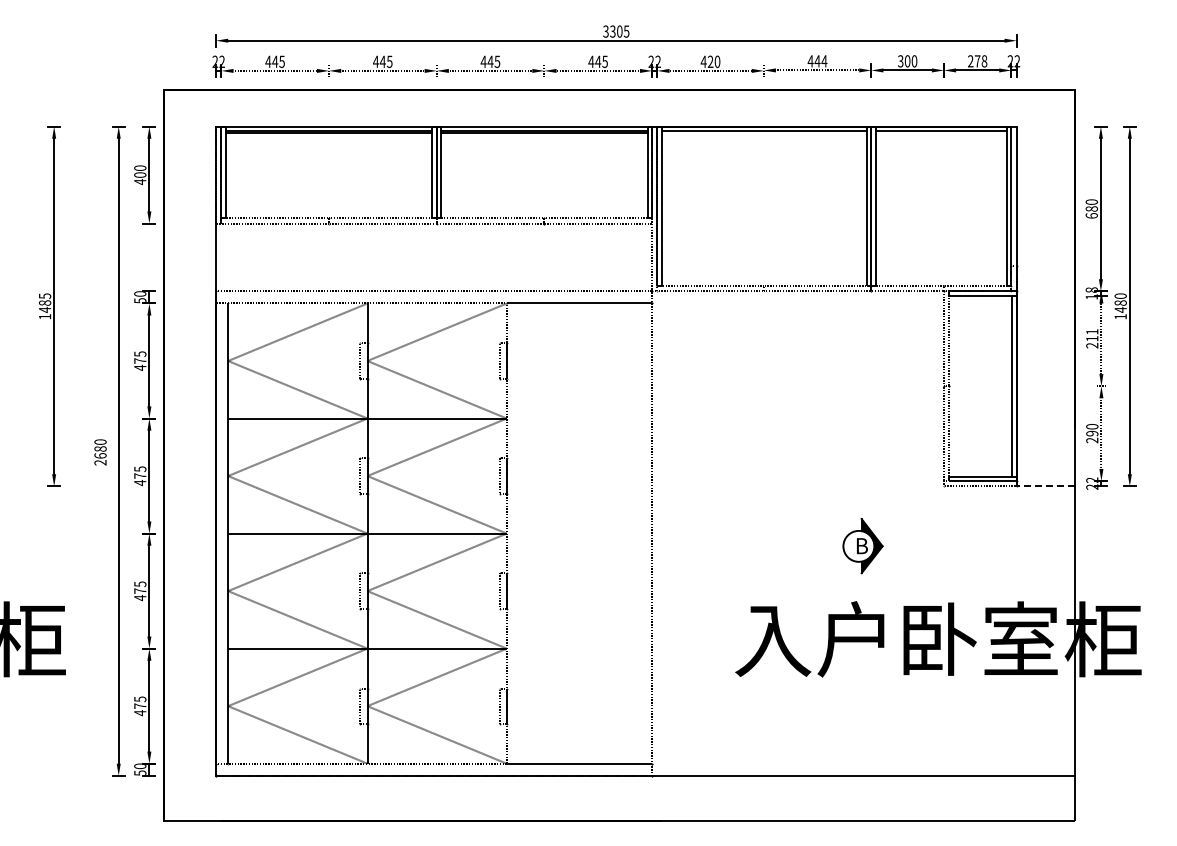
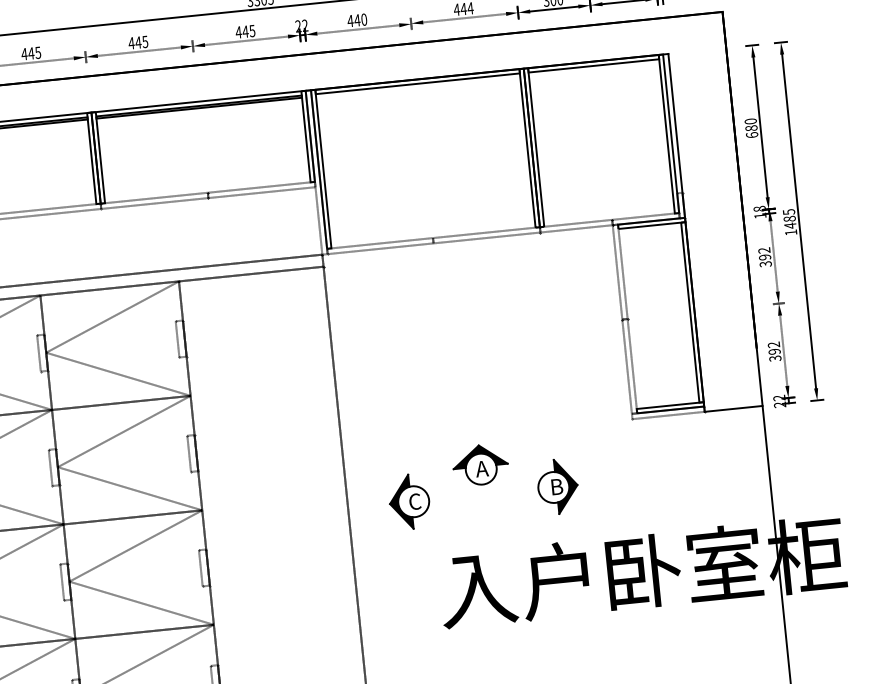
text: (710, 61) -> (357, 20), 420 -> 440
text: (1120, 296) -> (788, 212), 1480 -> 1485
text: (1092, 338) -> (765, 257), 211 -> 392
text: (1092, 433) -> (774, 351), 290 -> 392
line: (1045, 486) -> (733, 409), dashed -> solid
part: (788, 516) -> (480, 464), added
part: (713, 546) -> (409, 502), added

